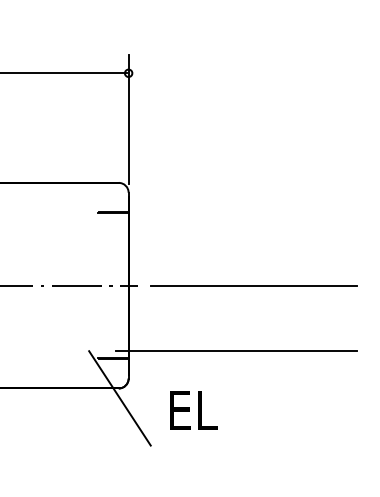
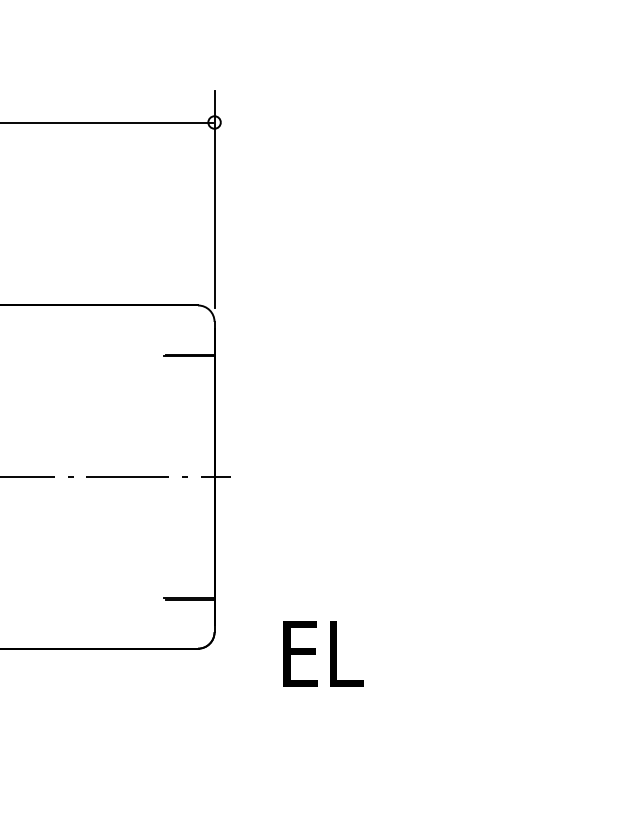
line: (253, 285) -> (423, 476), removed
line: (236, 351) -> (394, 586), removed
line: (119, 398) -> (199, 665), removed
text: (193, 410) -> (322, 653), moved

